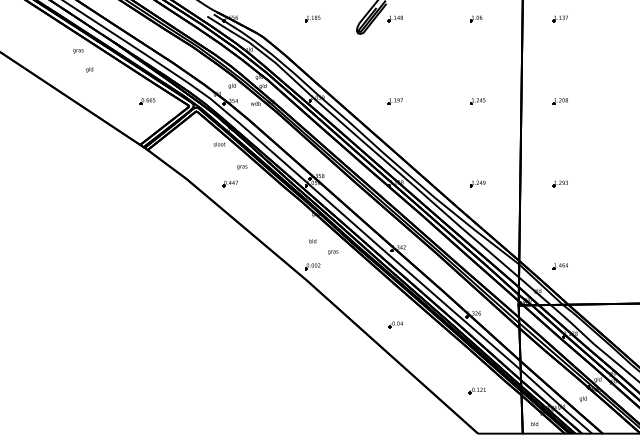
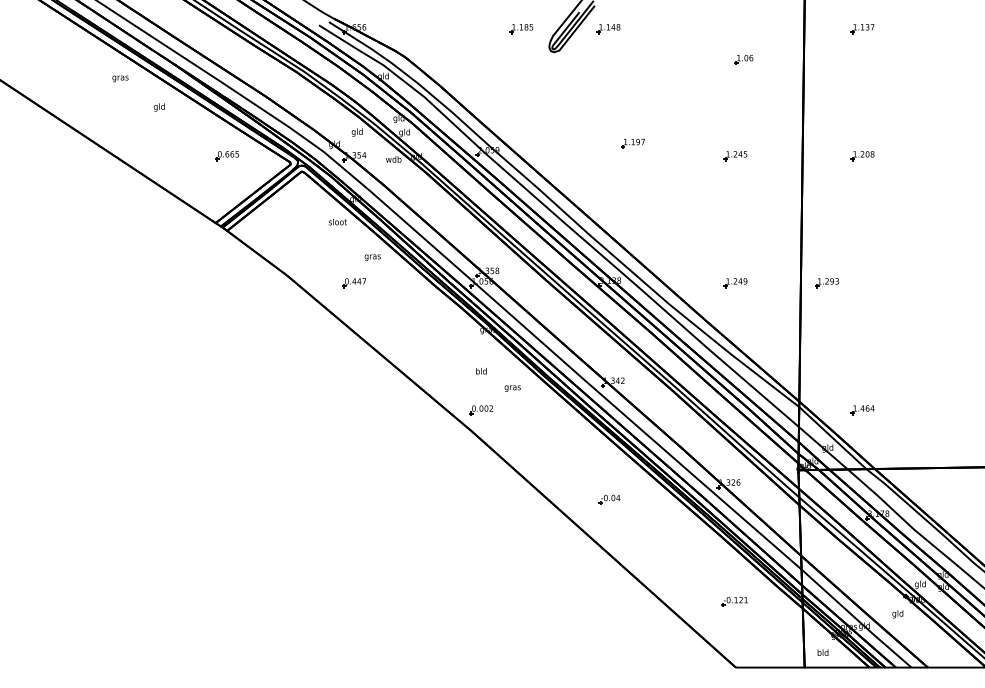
part: (312, 18) -> (520, 28), moved
part: (476, 18) -> (744, 59), moved
text: (89, 69) -> (159, 106), moved
part: (394, 101) -> (631, 143), moved
part: (559, 183) -> (825, 282), moved

